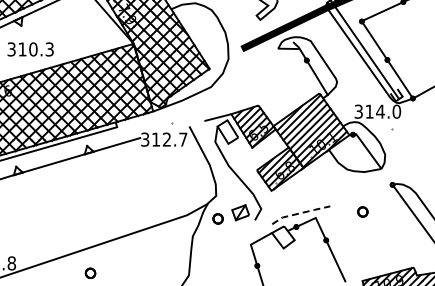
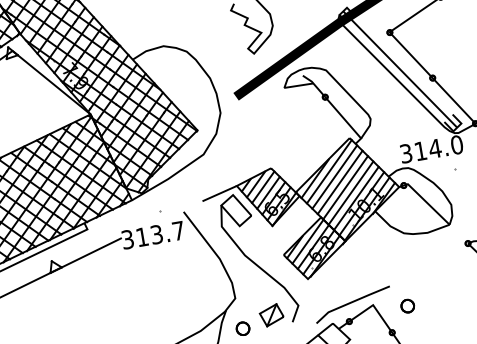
text: (166, 139) -> (156, 234), 312.7 -> 313.7
part: (362, 211) -> (407, 305), moved
line: (300, 213) -> (351, 302), dashed -> solid

